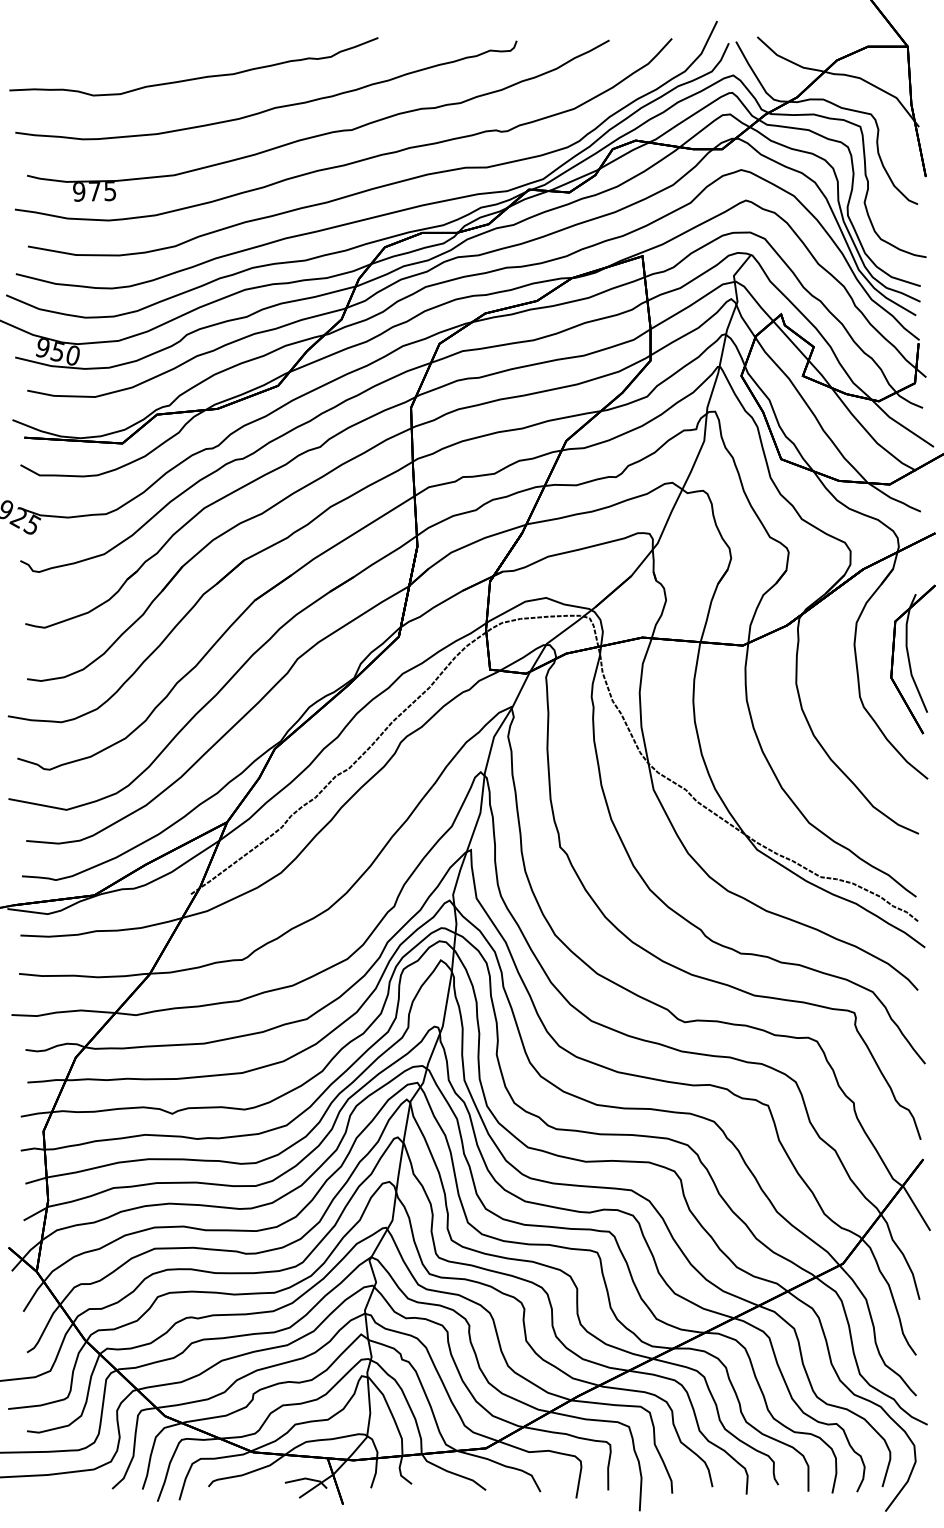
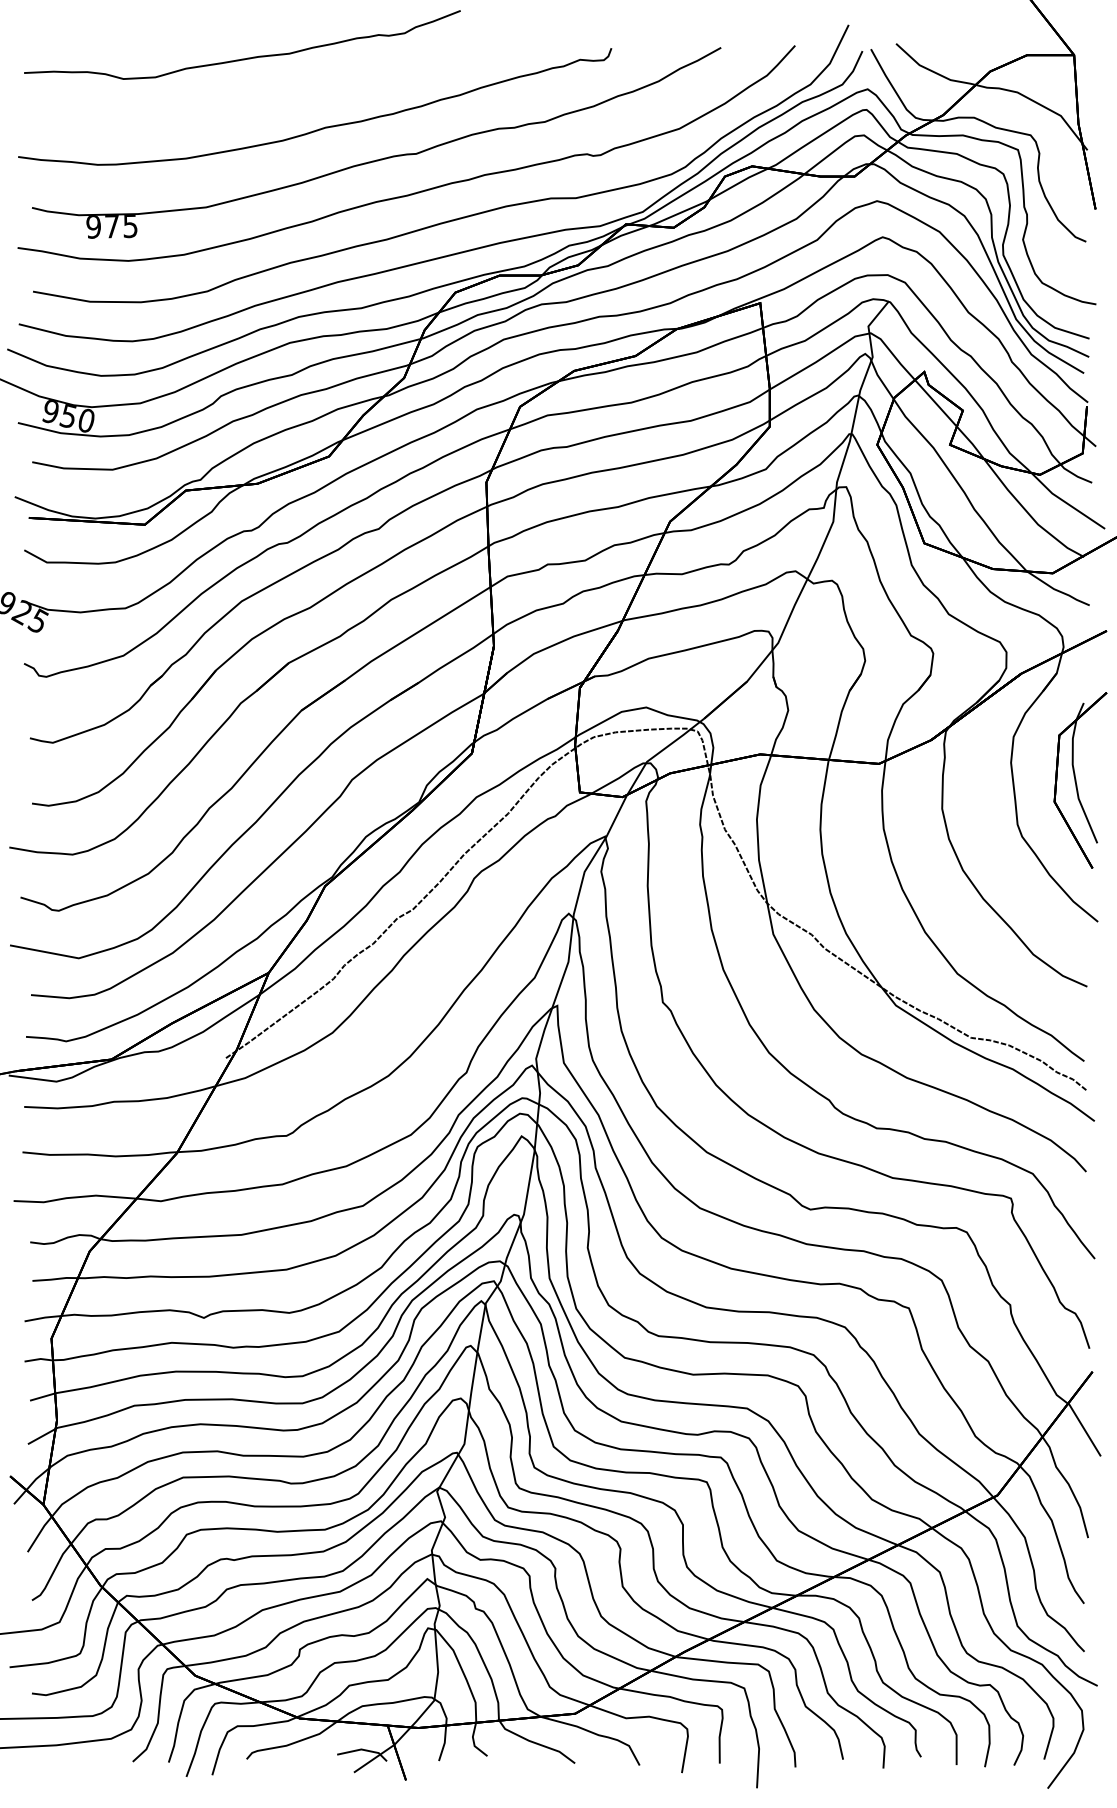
curve: (198, 77) -> (247, 57), moved

